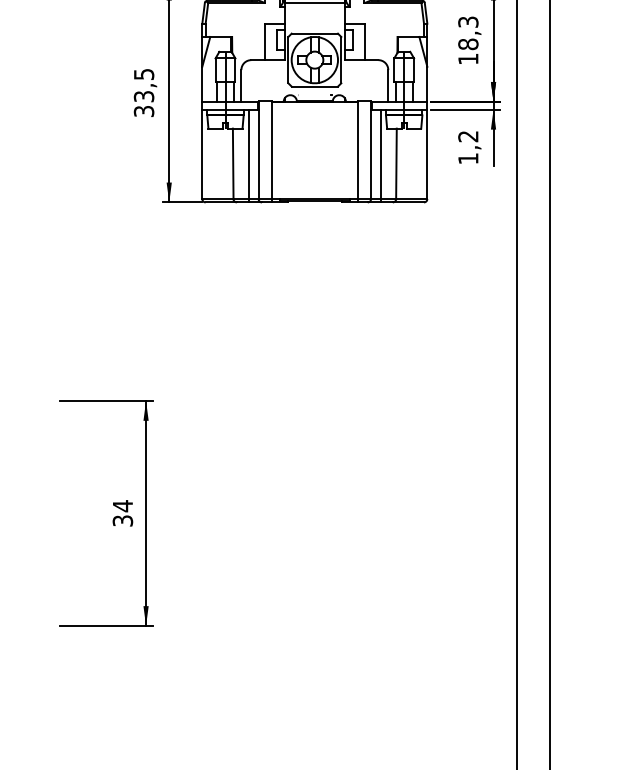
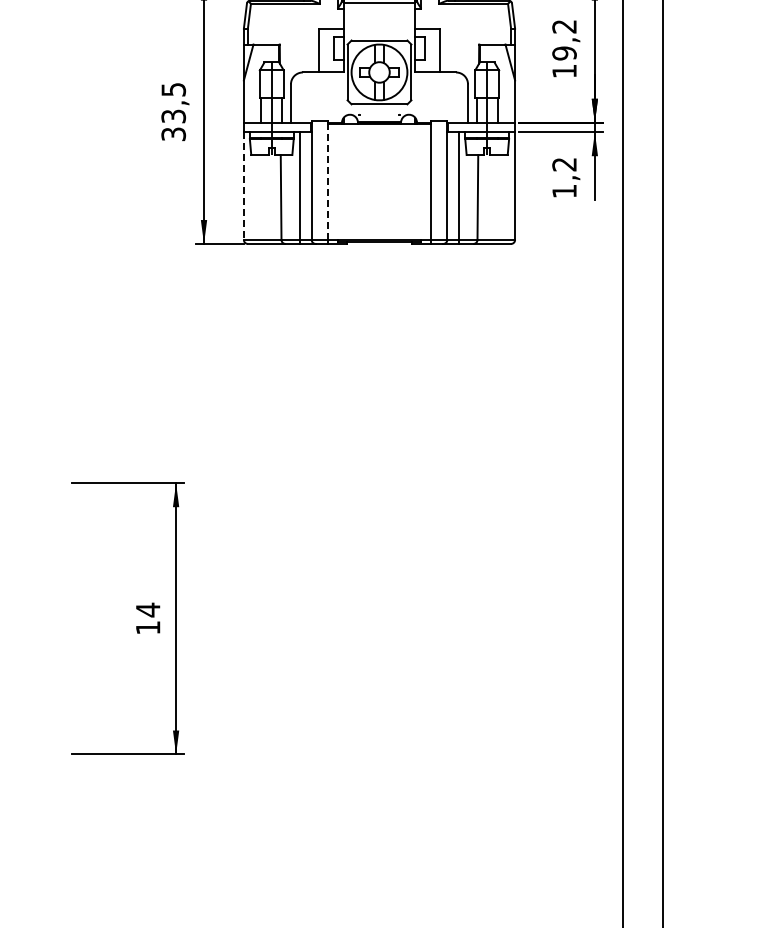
text: (468, 33) -> (564, 40), 18,3 -> 19,2
line: (271, 150) -> (327, 181), solid -> dashed
line: (202, 154) -> (243, 186), solid -> dashed
text: (122, 520) -> (147, 627), 34 -> 14

